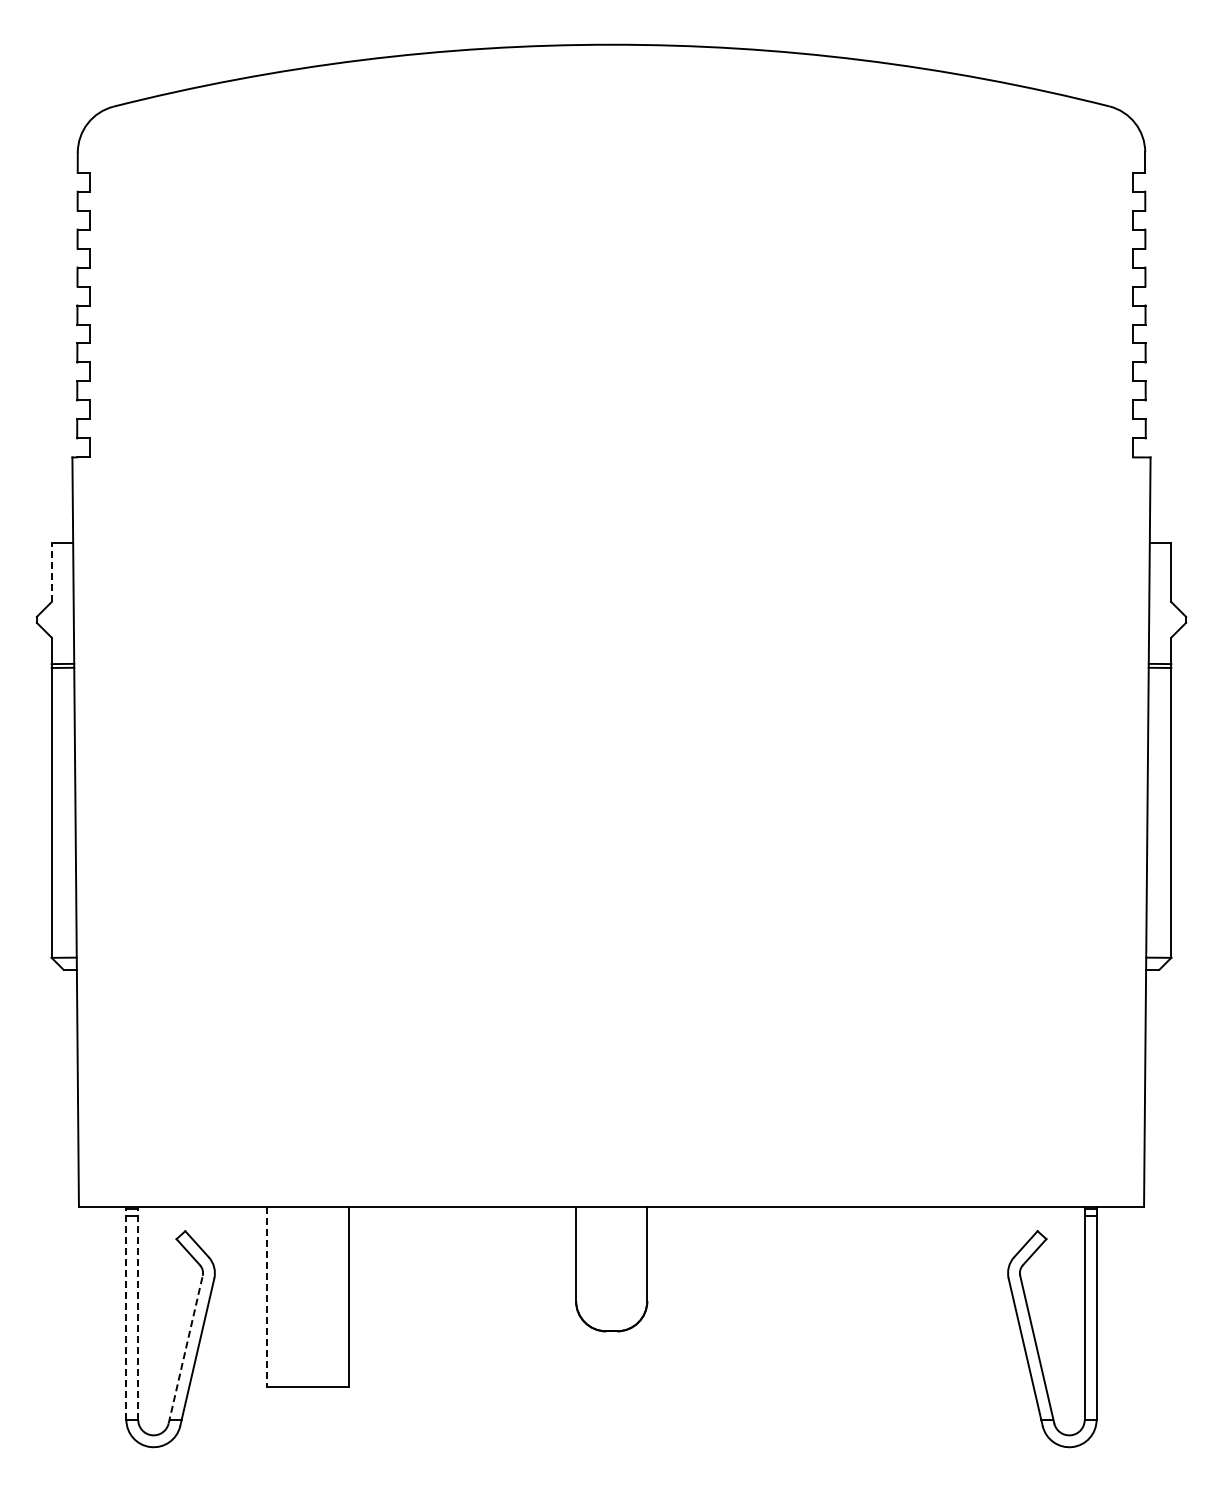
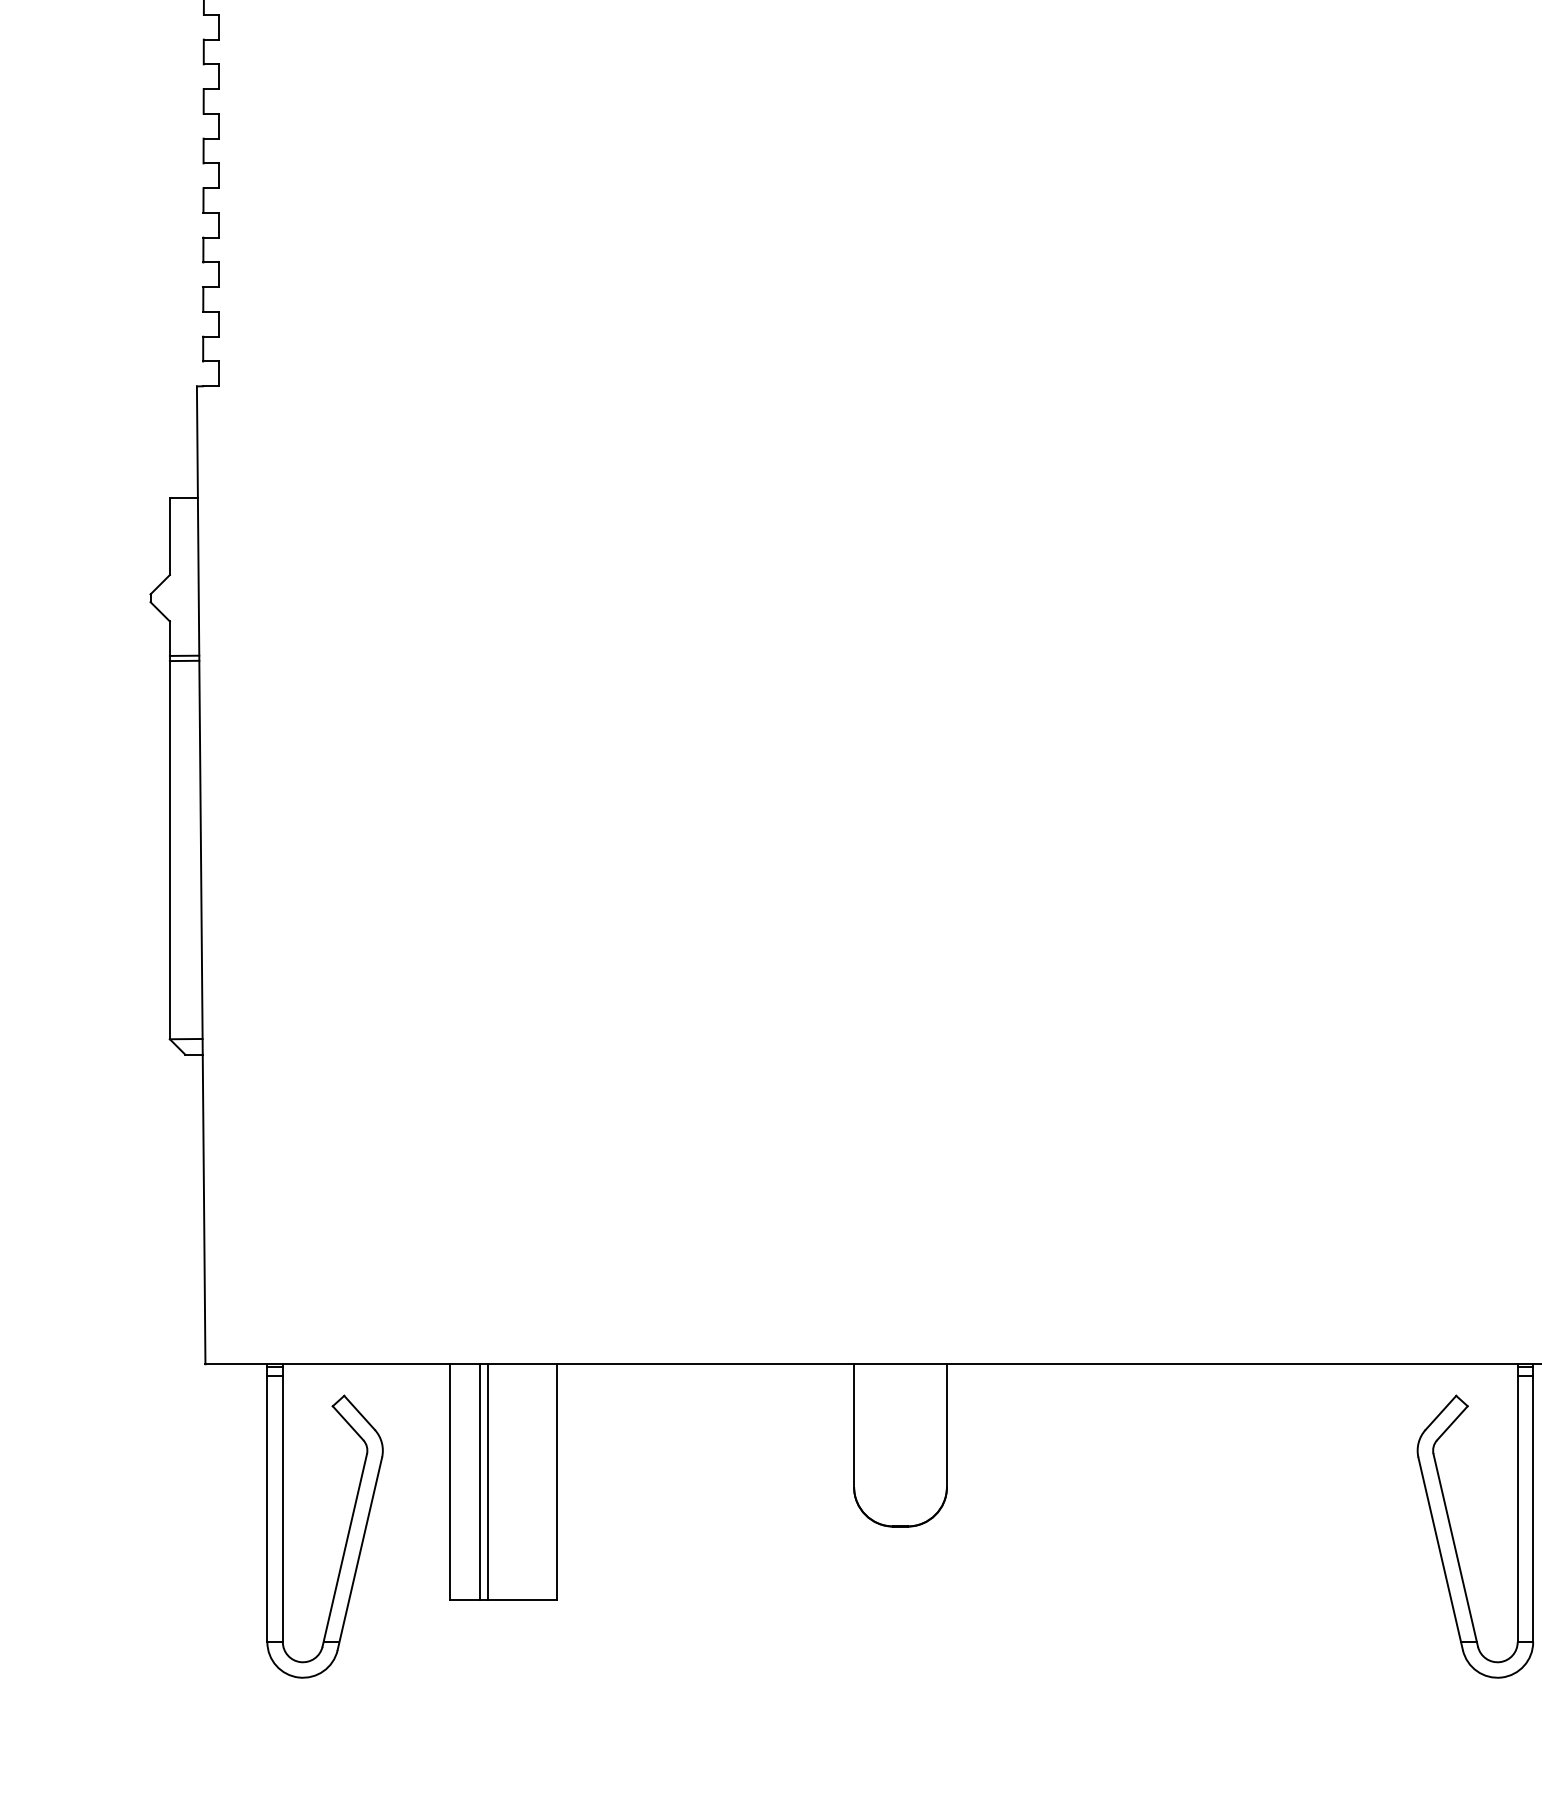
line: (51, 572) -> (169, 536), dashed -> solid
line: (289, 1296) -> (480, 1481), added
line: (295, 1296) -> (487, 1481), added
line: (266, 1297) -> (450, 1482), dashed -> solid
line: (126, 1313) -> (267, 1503), dashed -> solid
line: (138, 1313) -> (283, 1503), dashed -> solid
line: (185, 1349) -> (344, 1550), dashed -> solid

